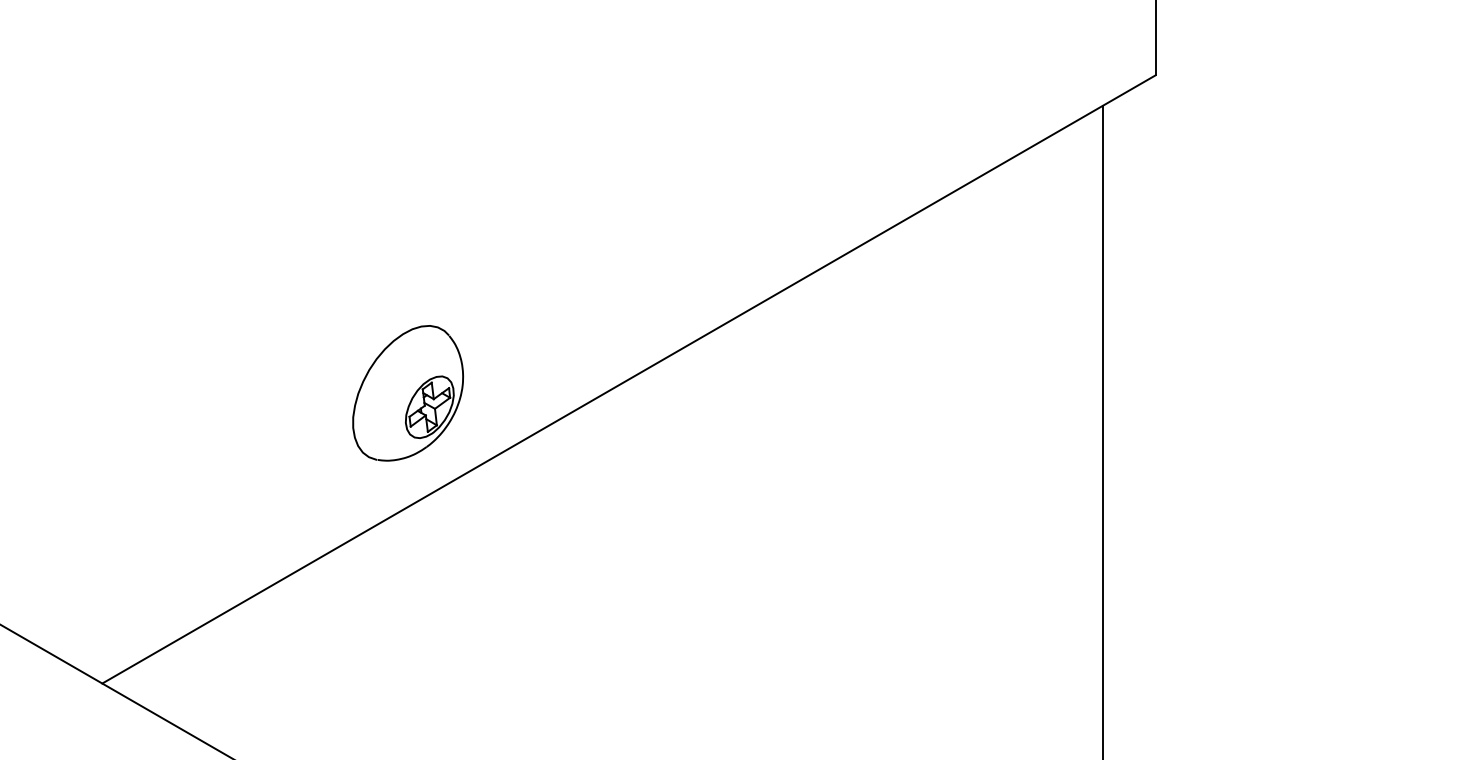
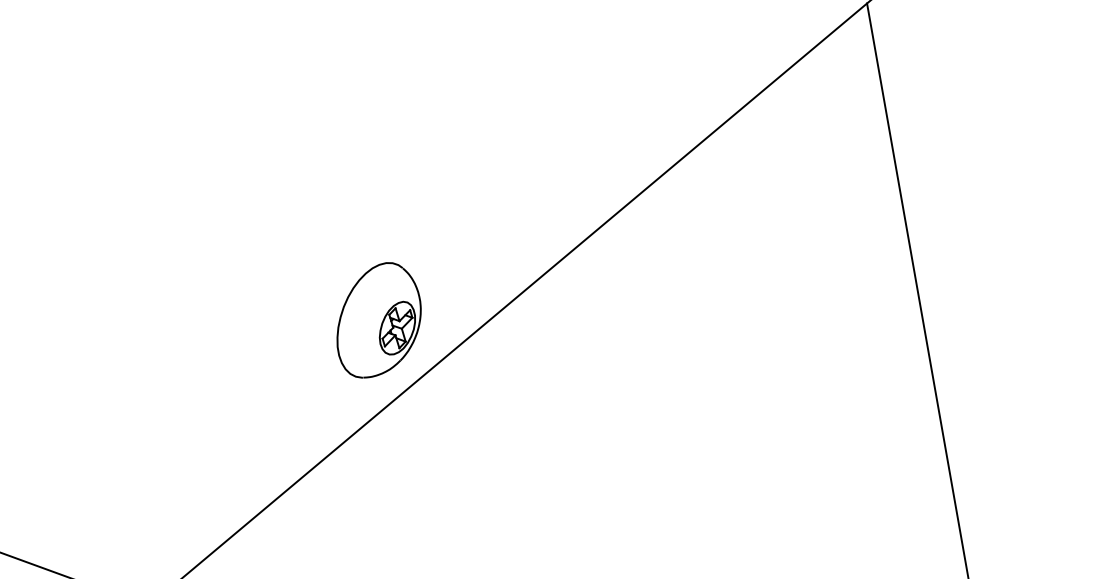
part: (407, 393) -> (377, 320), moved

